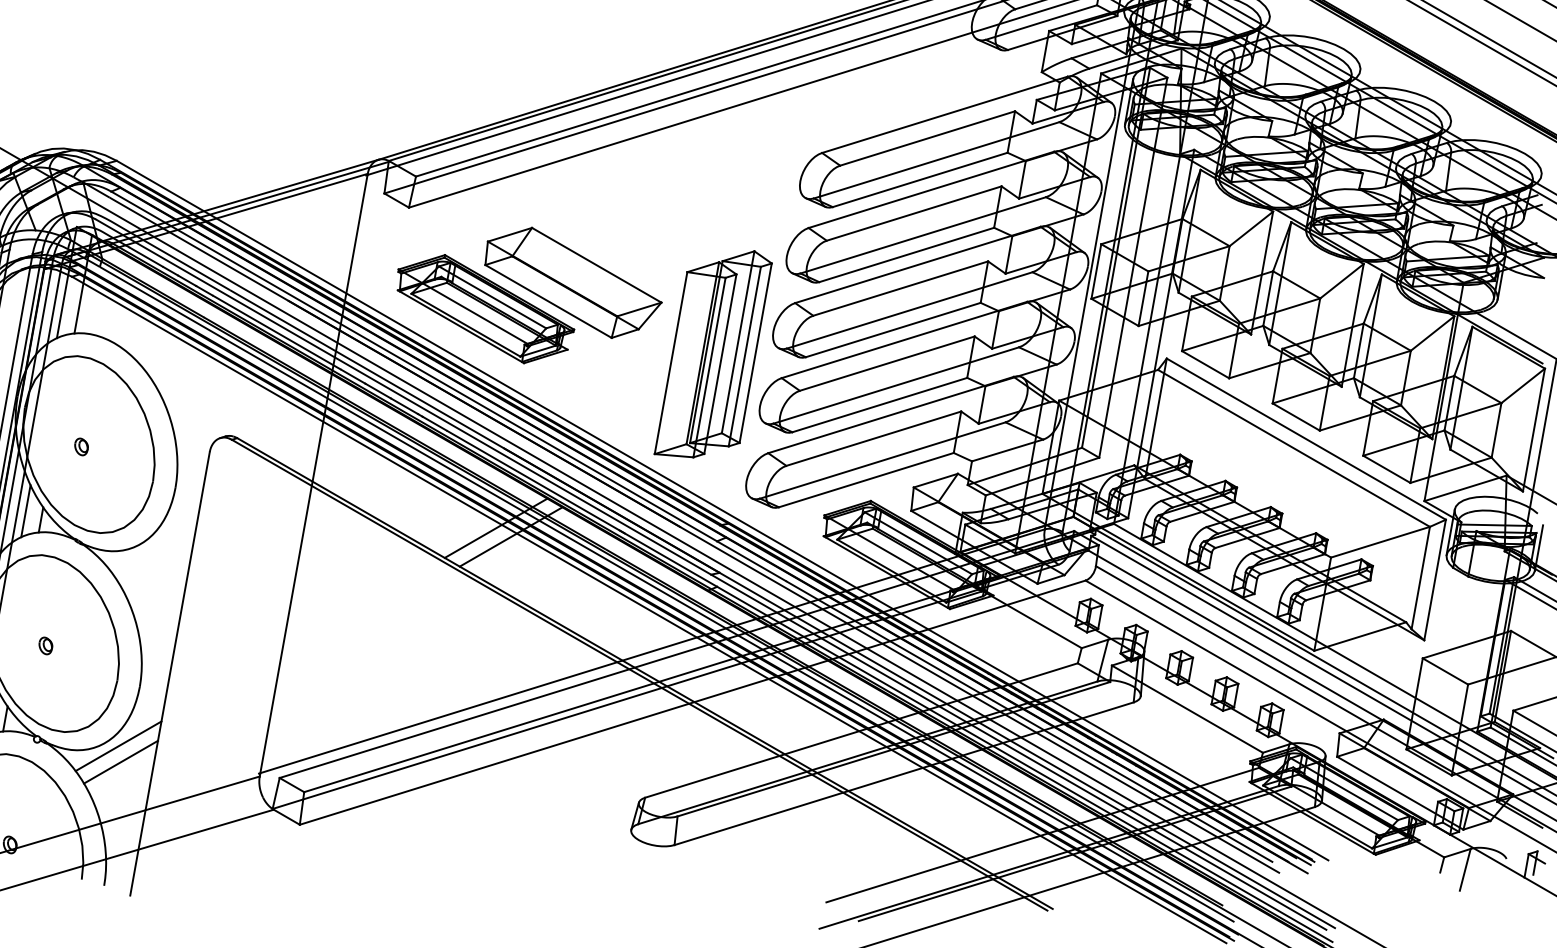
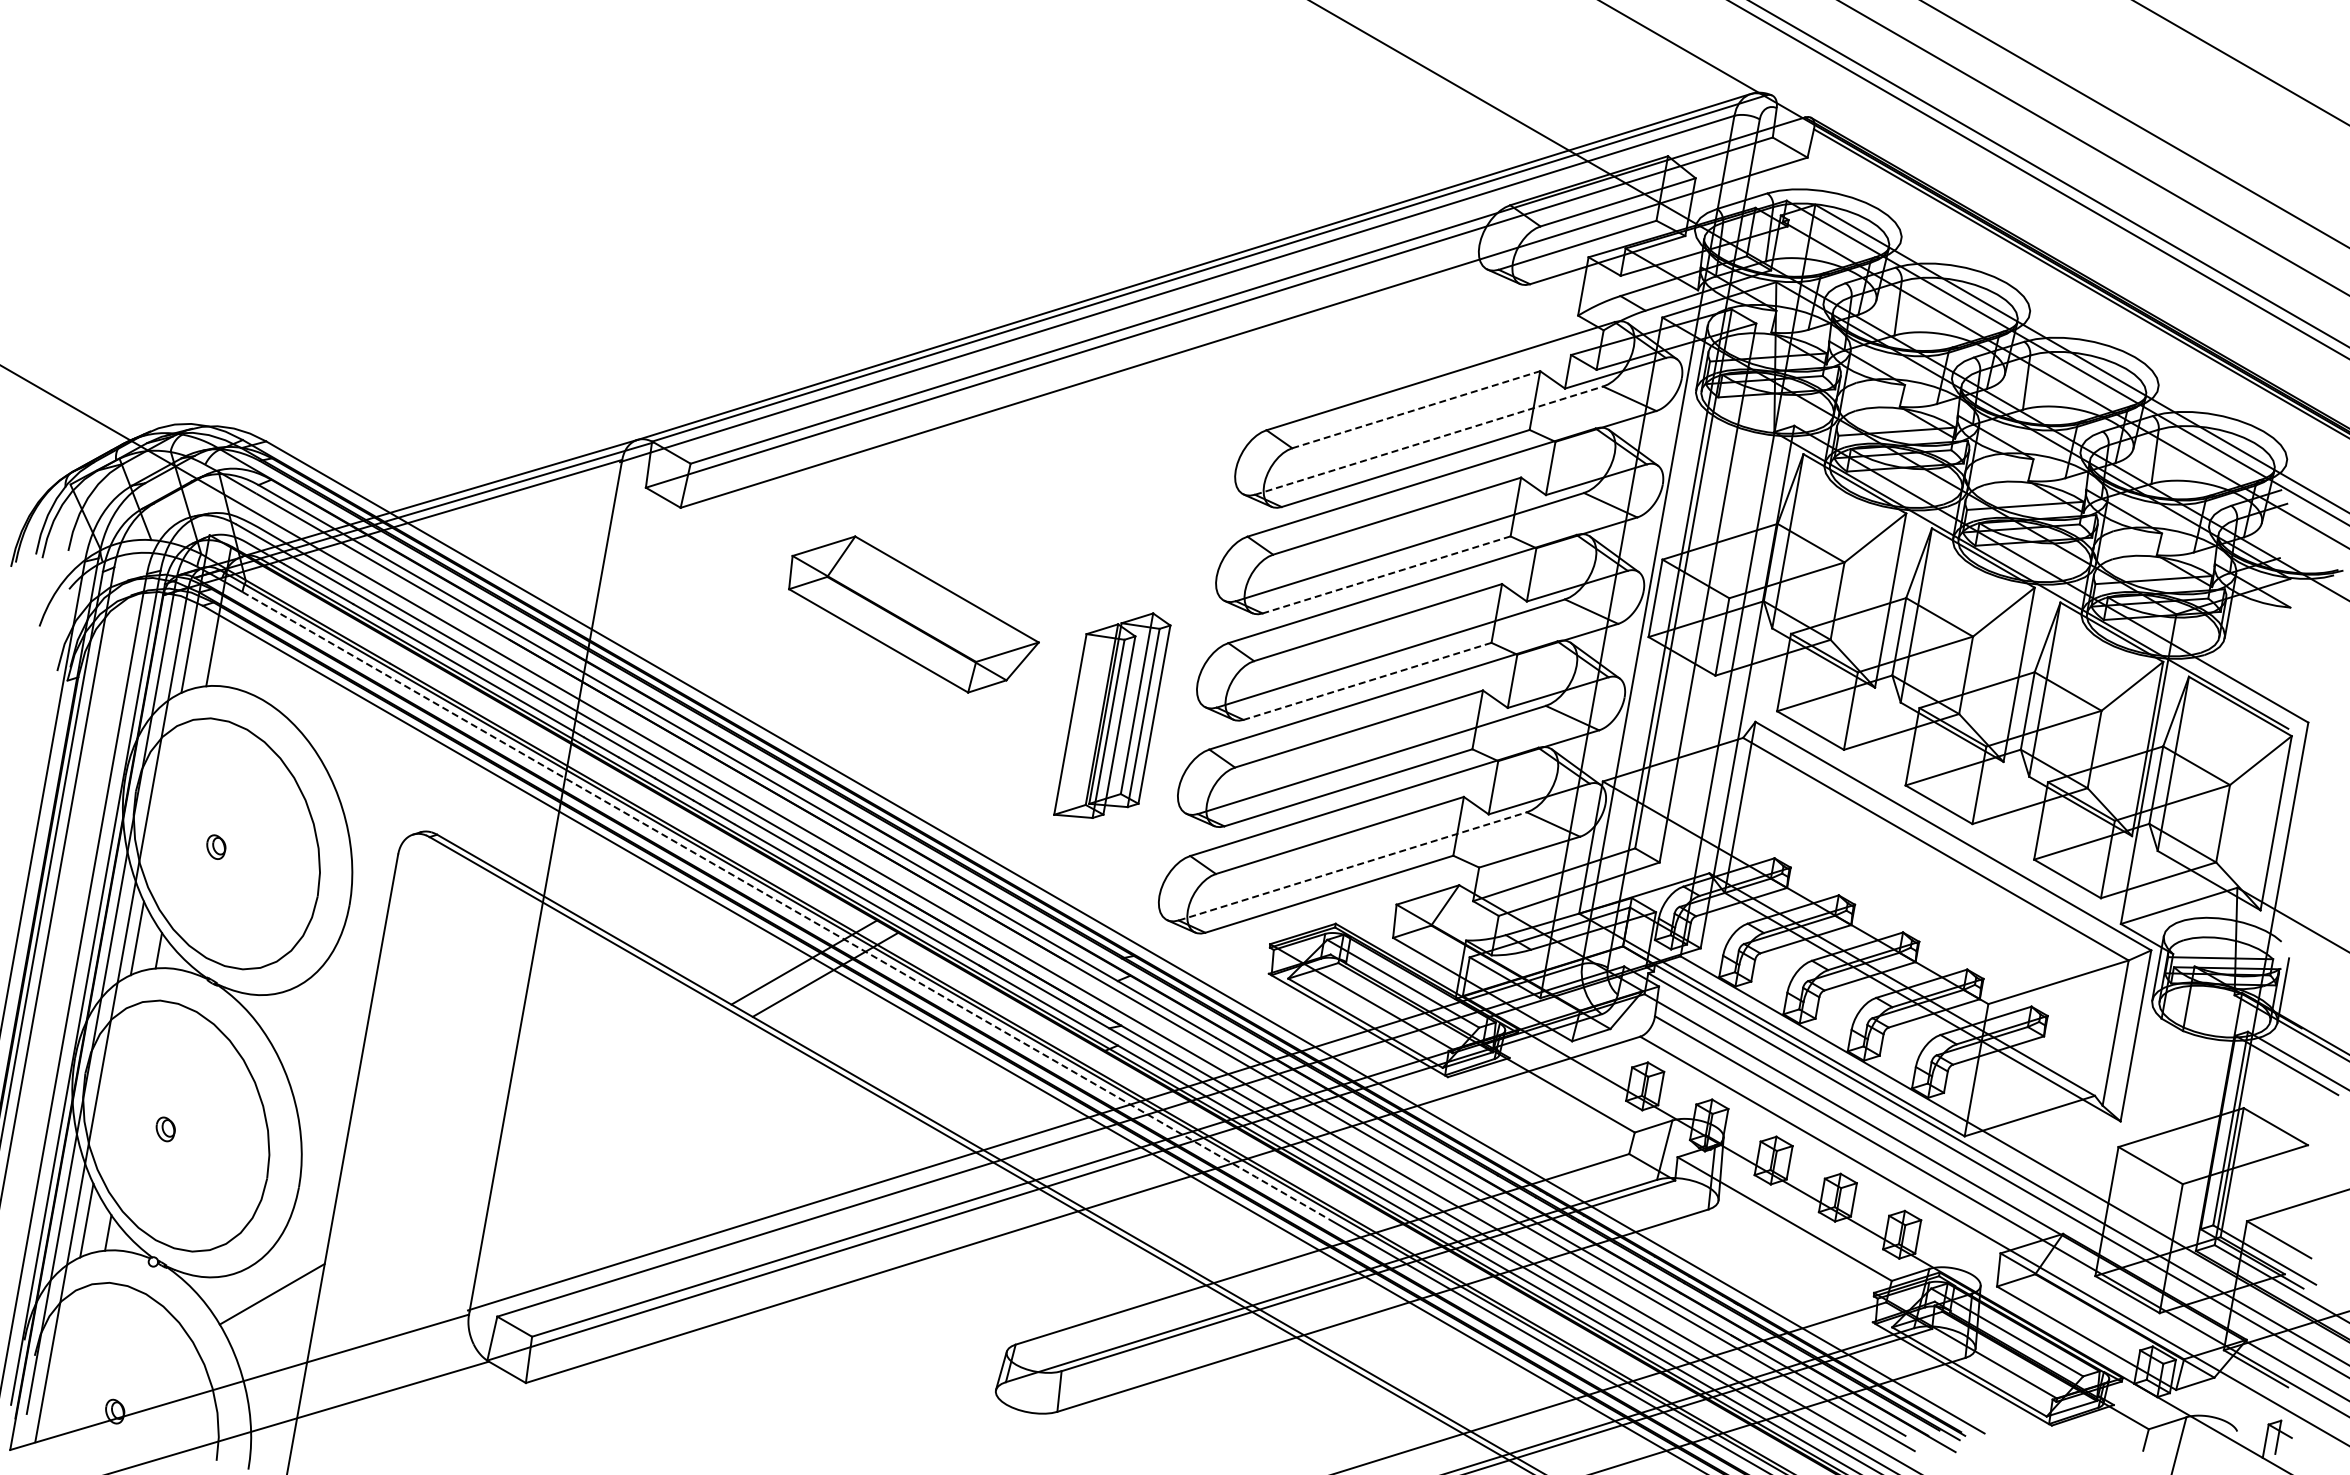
line: (927, 138) -> (1416, 409), solid -> dashed
line: (936, 160) -> (1429, 440), solid -> dashed
line: (906, 254) -> (1386, 574), solid -> dashed
part: (485, 308) -> (789, 651), removed
line: (893, 330) -> (1367, 681), solid -> dashed
part: (713, 354) -> (1112, 715), size x0.7
line: (883, 460) -> (1353, 866), solid -> dashed
line: (483, 488) -> (786, 906), solid -> dashed
line: (118, 746) -> (268, 1271), removed

